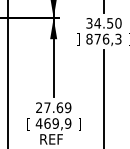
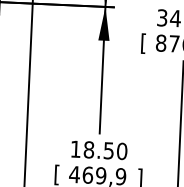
text: (78, 39) -> (143, 42), ] -> [
text: (53, 107) -> (98, 149), 27.69 -> 18.50

